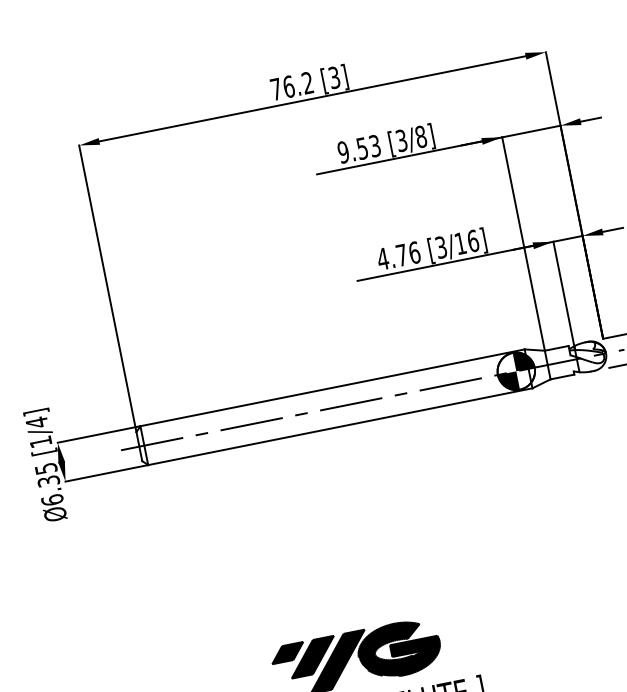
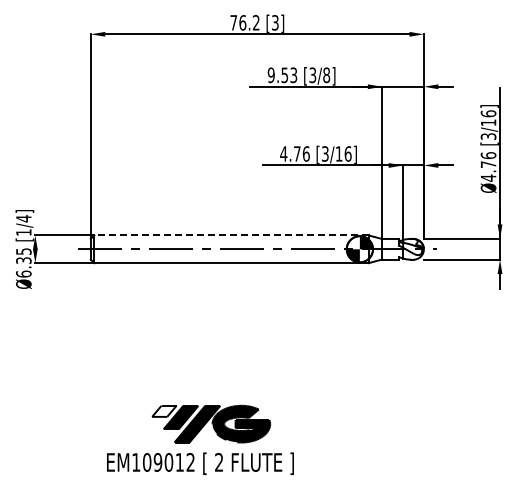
line: (331, 388) -> (230, 235), solid -> dashed
fill: (287, 651) -> (164, 410), removed

